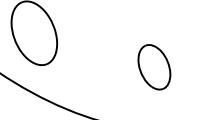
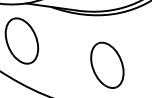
part: (154, 66) -> (107, 64), size x1.43

